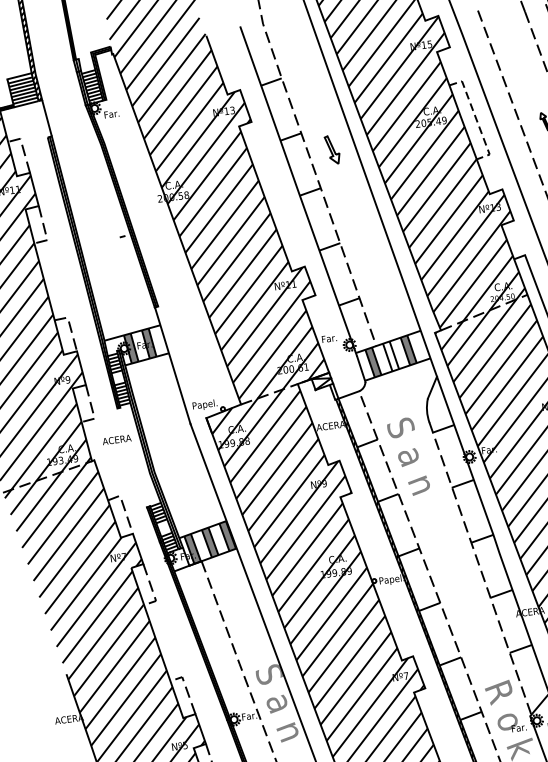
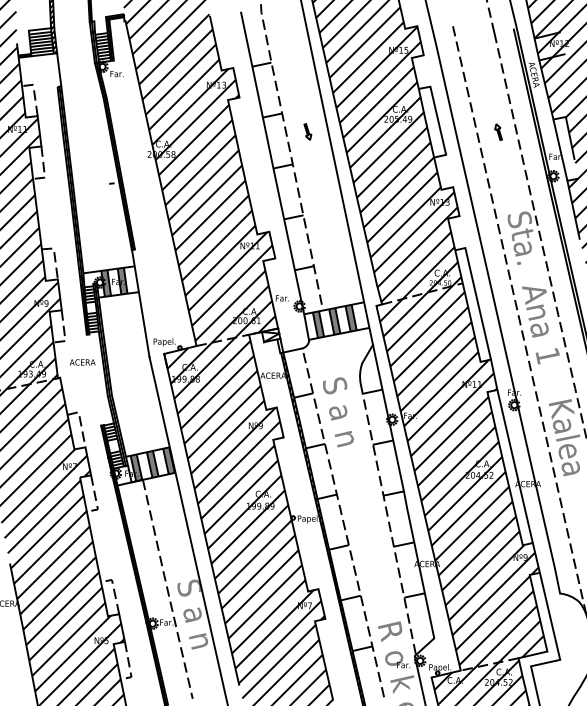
line: (476, 118) -> (438, 121), dashed -> solid
part: (332, 149) -> (307, 131), size x0.62
fill: (390, 356) -> (334, 321), added

